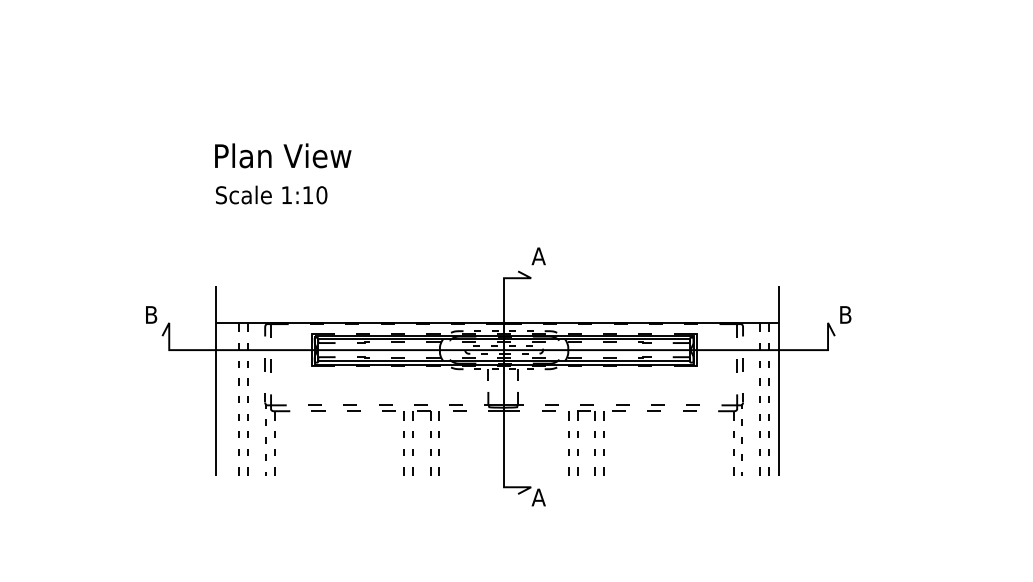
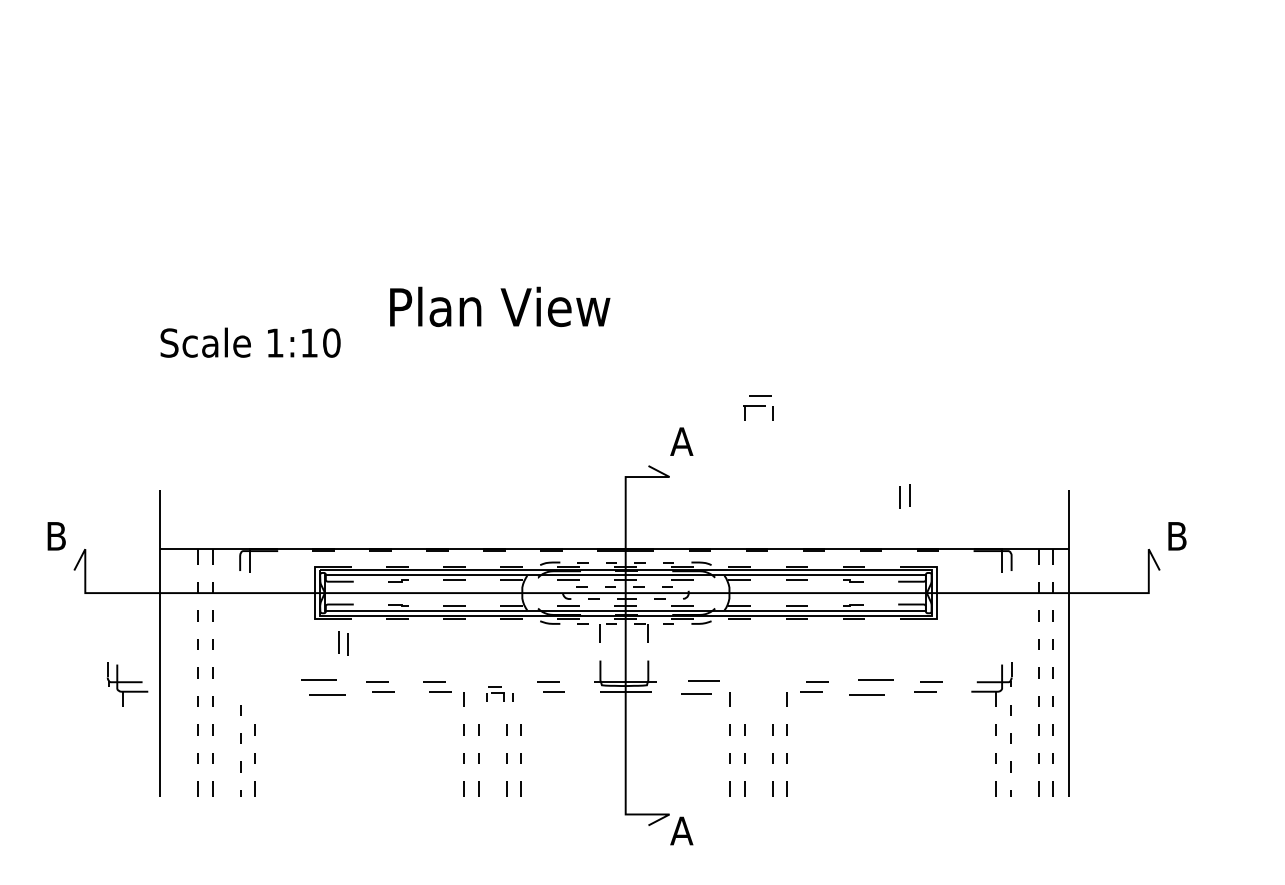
text: (283, 155) -> (500, 306), moved
part: (267, 365) -> (342, 643), moved
part: (739, 365) -> (904, 496), moved
part: (277, 406) -> (127, 684), moved
part: (316, 407) -> (323, 685), size x1.6
part: (550, 407) -> (700, 685), size x1.4
part: (655, 407) -> (870, 685), size x1.6
part: (425, 412) -> (498, 693), size x0.6
part: (586, 412) -> (758, 408), moved

